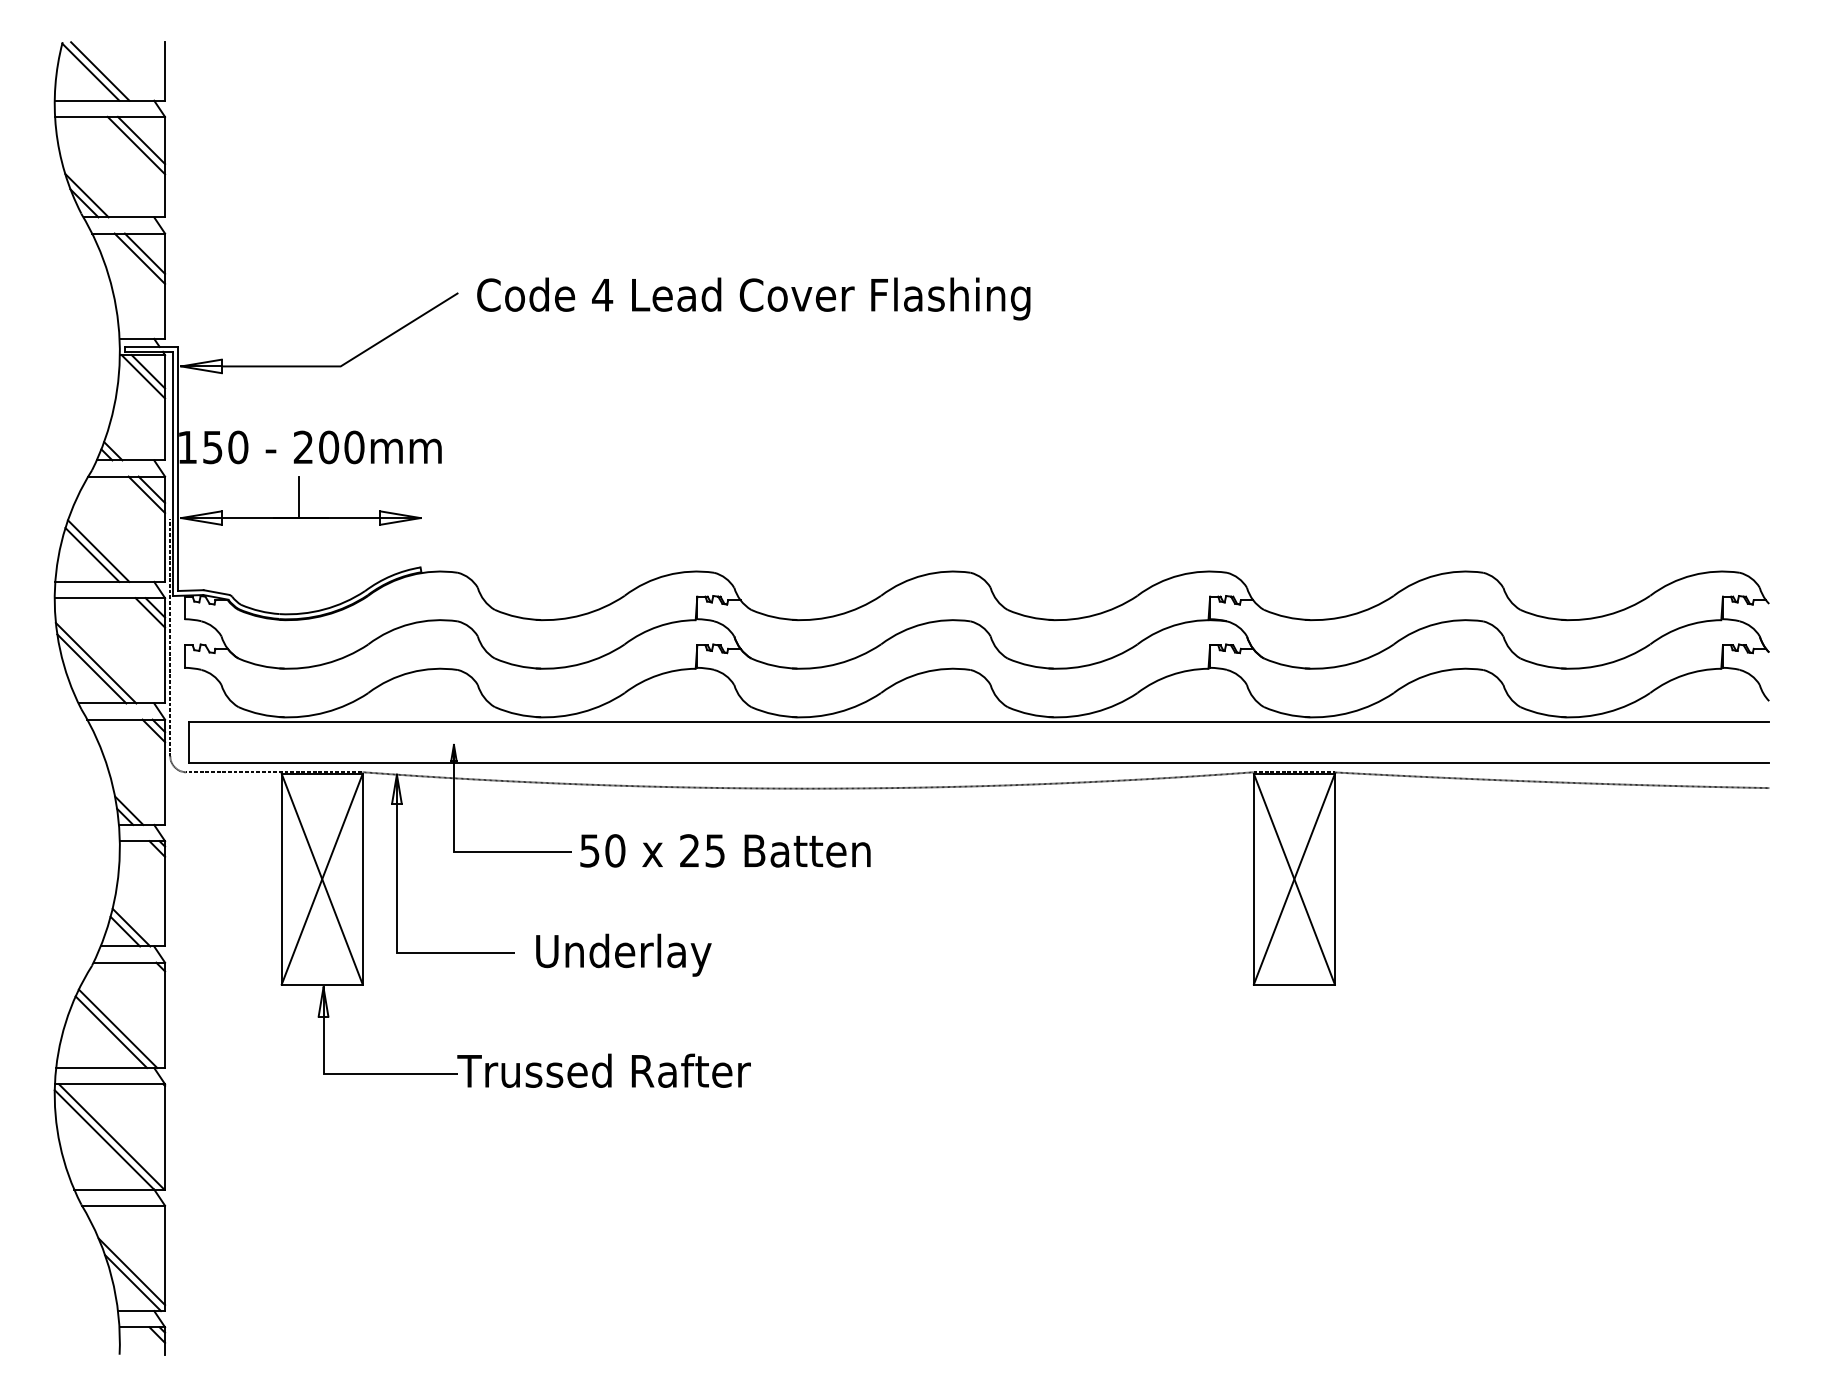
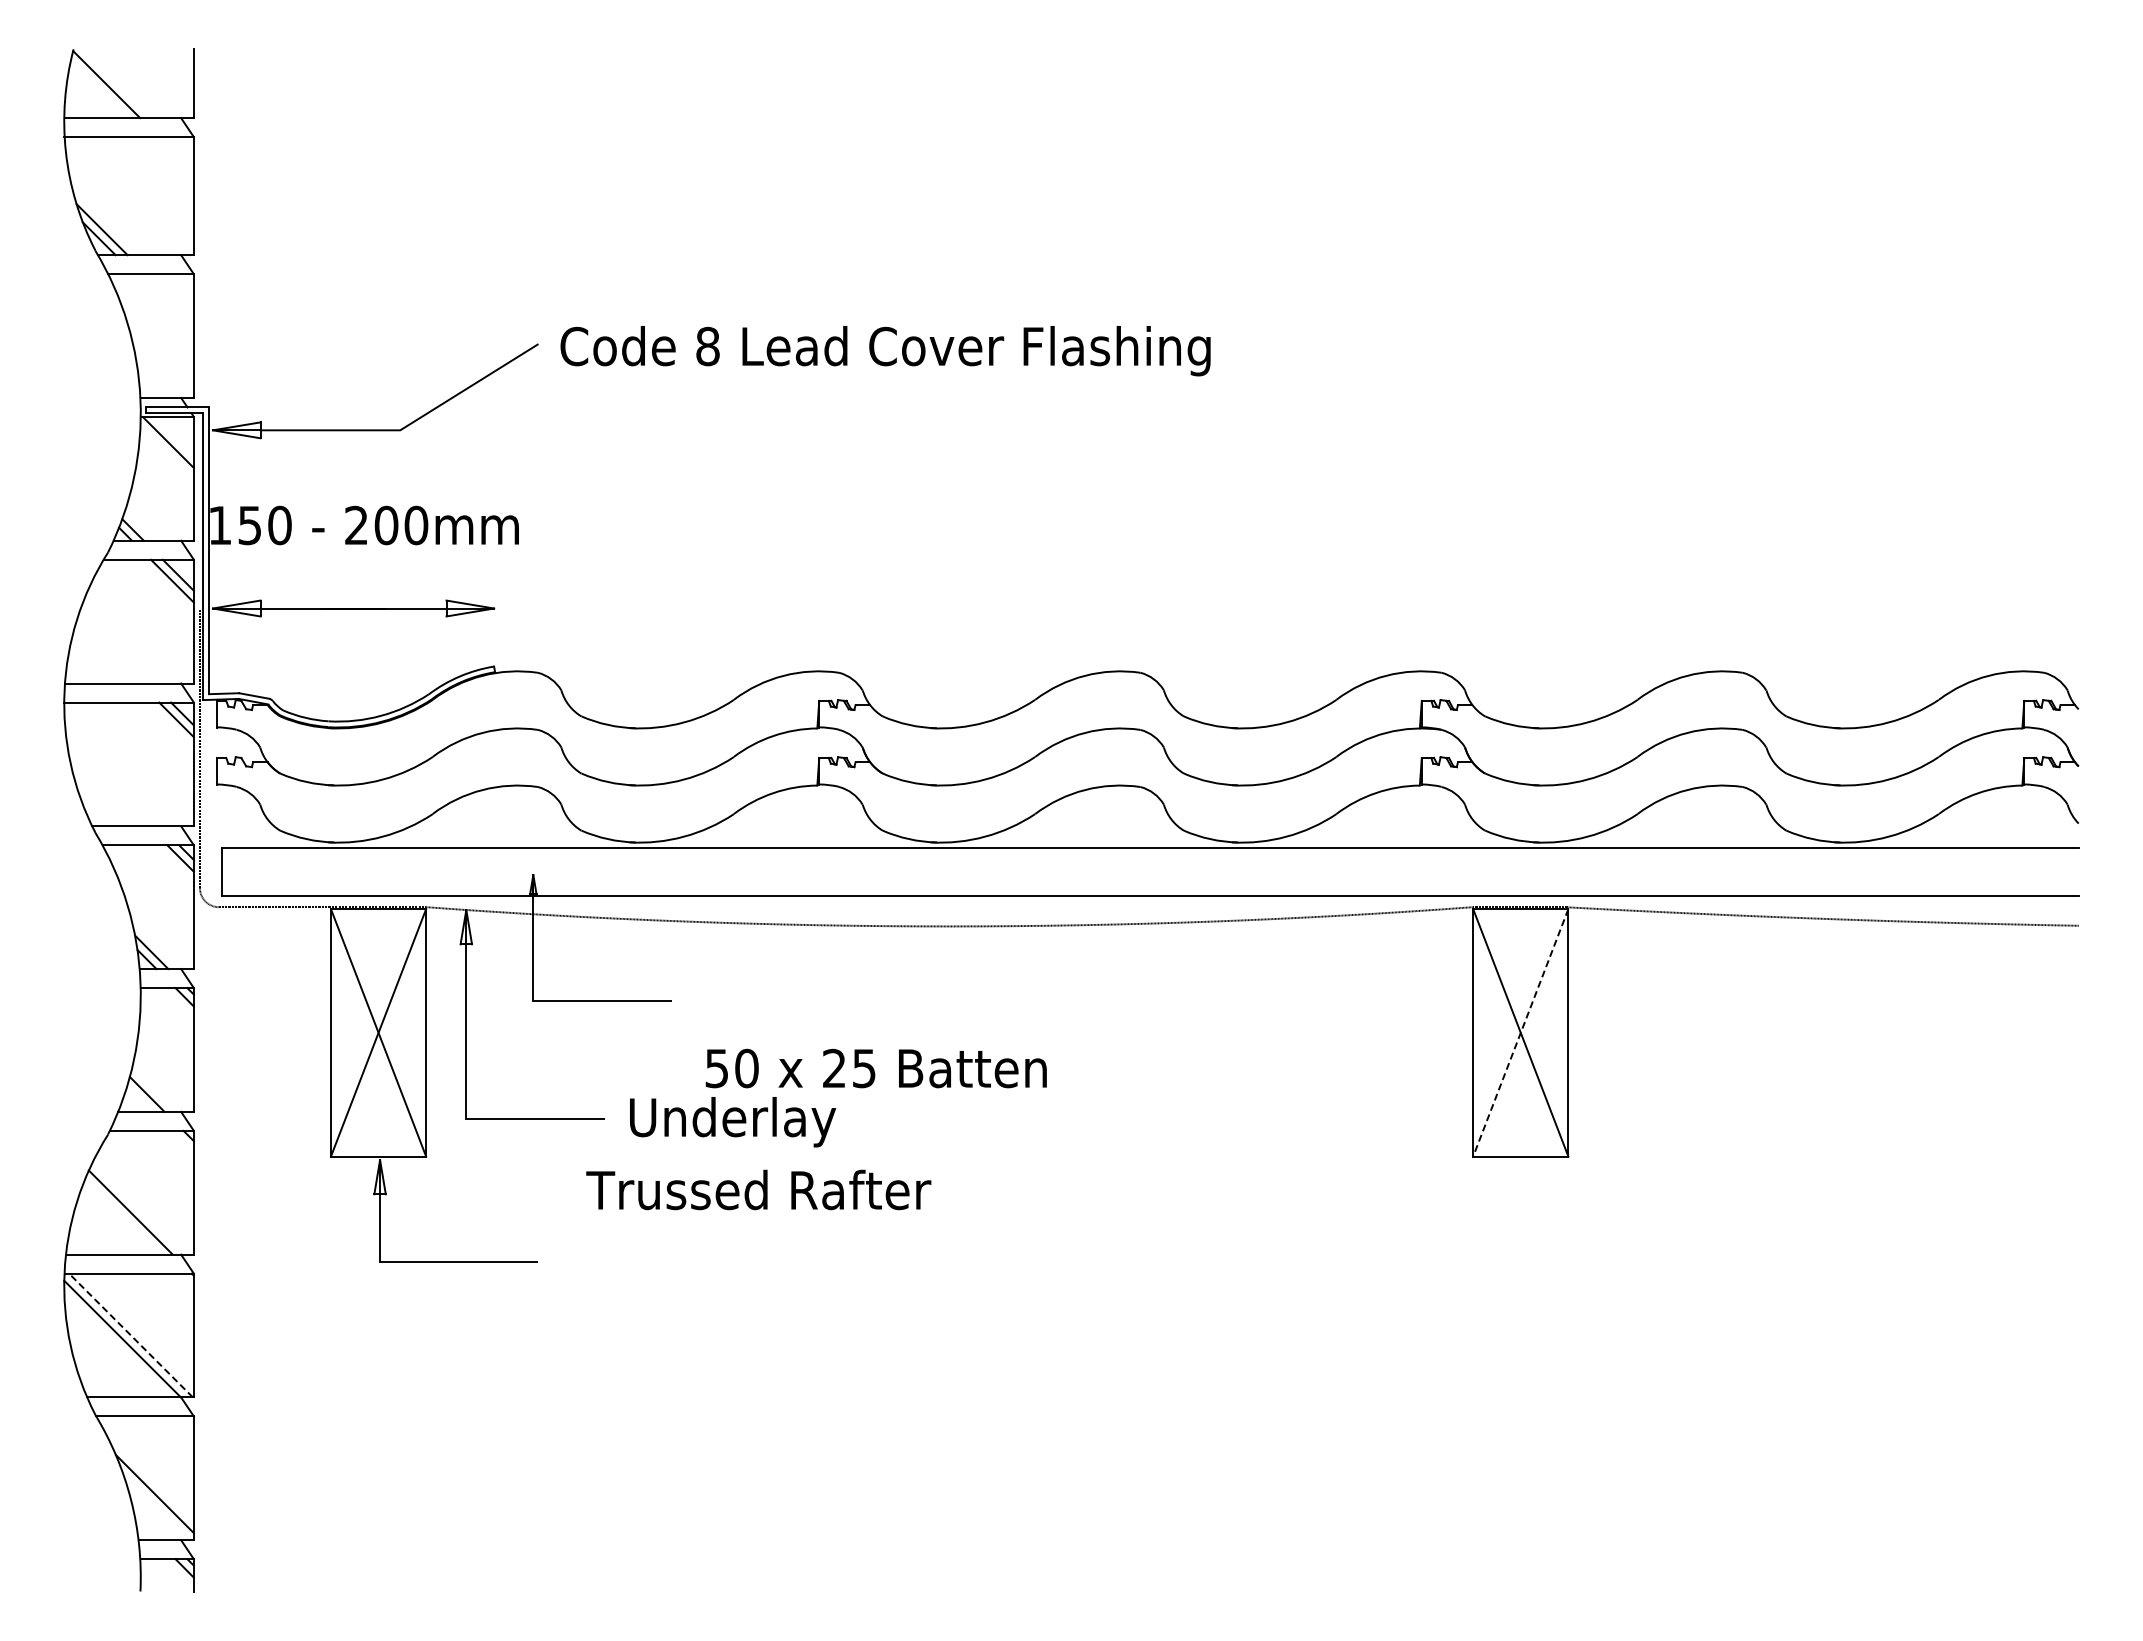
line: (100, 71) -> (117, 83), removed
line: (140, 140) -> (165, 164), removed
line: (135, 145) -> (159, 170), removed
line: (144, 253) -> (169, 297), removed
line: (139, 258) -> (163, 303), removed
text: (602, 295) -> (707, 346), 4 -> 8
line: (147, 371) -> (173, 436), removed
line: (299, 496) -> (351, 583), removed
line: (98, 551) -> (115, 647), removed
line: (92, 554) -> (108, 651), removed
line: (95, 662) -> (112, 778), removed
line: (91, 668) -> (107, 785), removed
text: (724, 850) -> (875, 1068), moved
line: (1294, 878) -> (1520, 1032), solid -> dashed
line: (131, 927) -> (154, 1089), removed
line: (117, 1028) -> (138, 1208), removed
text: (603, 1070) -> (758, 1189), moved
line: (111, 1136) -> (130, 1335), solid -> dashed
line: (133, 1283) -> (156, 1507), removed

